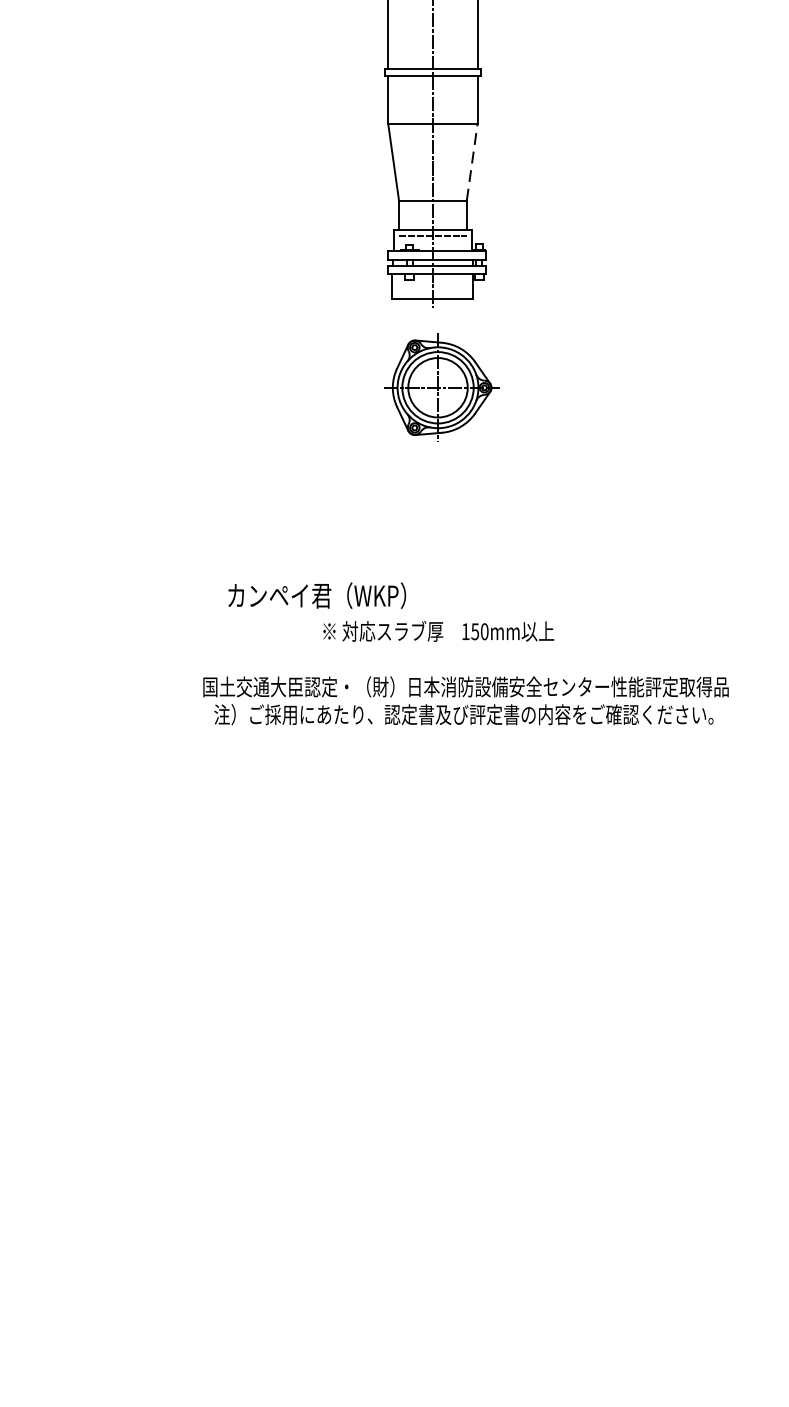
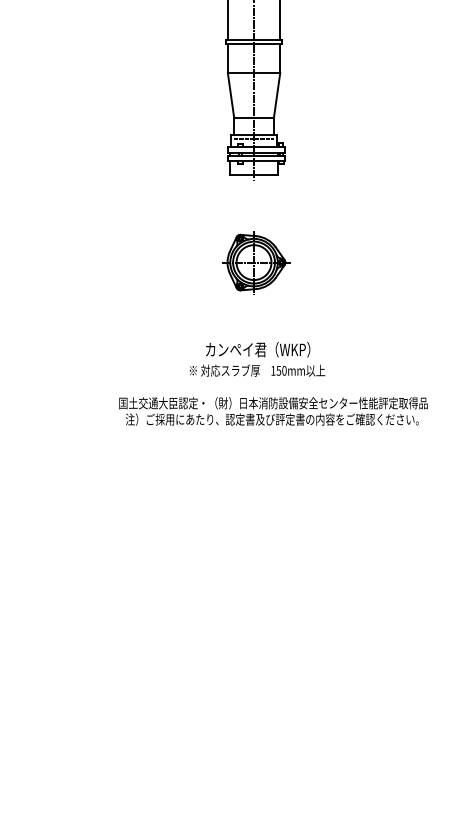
line: (472, 162) -> (277, 95), dashed -> solid
part: (442, 387) -> (256, 262), moved
text: (317, 595) -> (258, 349), moved

